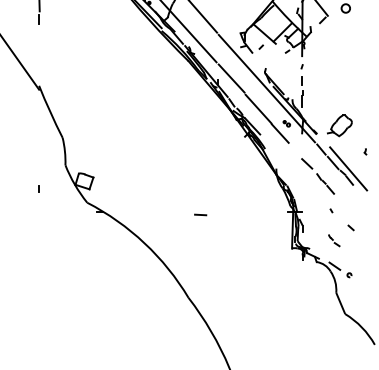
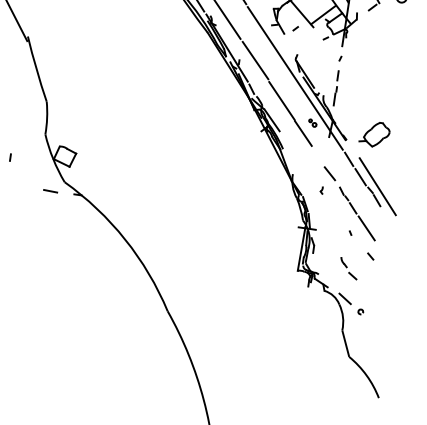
part: (365, 151) -> (321, 190), moved
line: (344, 204) -> (366, 227), added
line: (200, 214) -> (50, 190), moved
part: (333, 240) -> (347, 268), size x1.43

